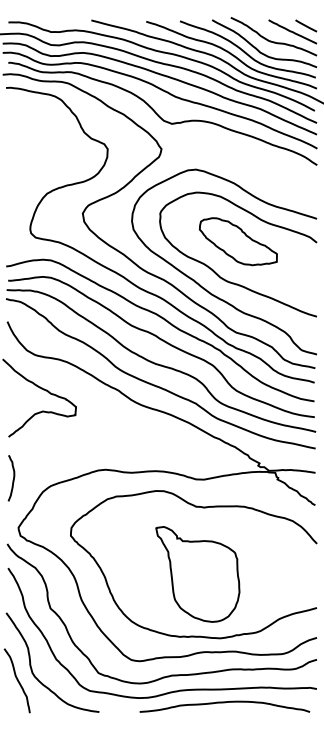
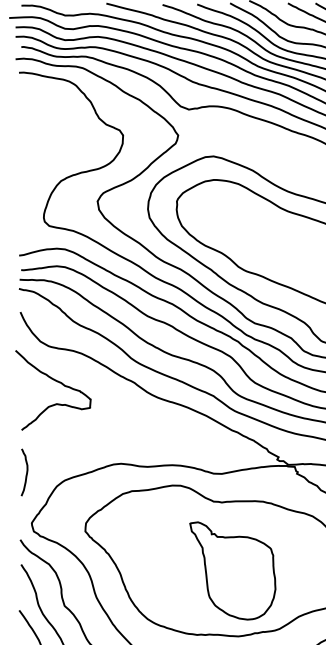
part: (238, 241) -> (257, 230), removed
part: (197, 574) -> (232, 571), moved

